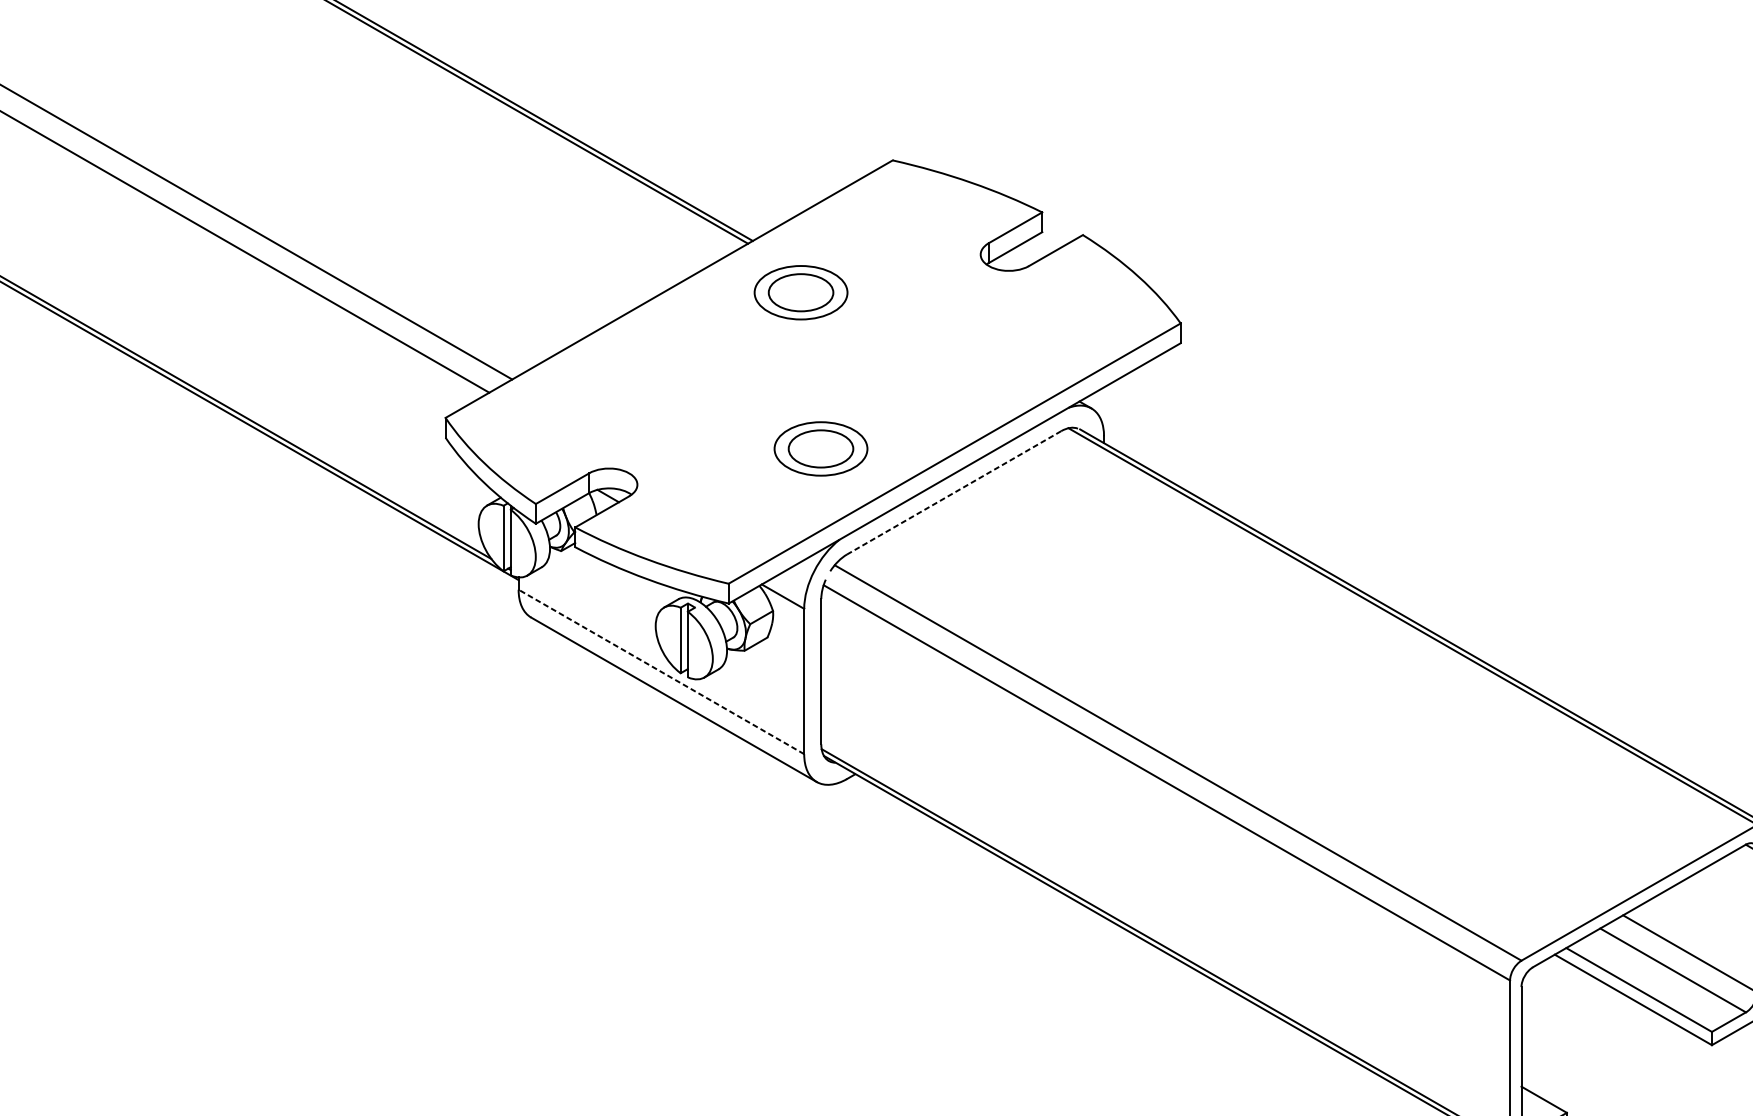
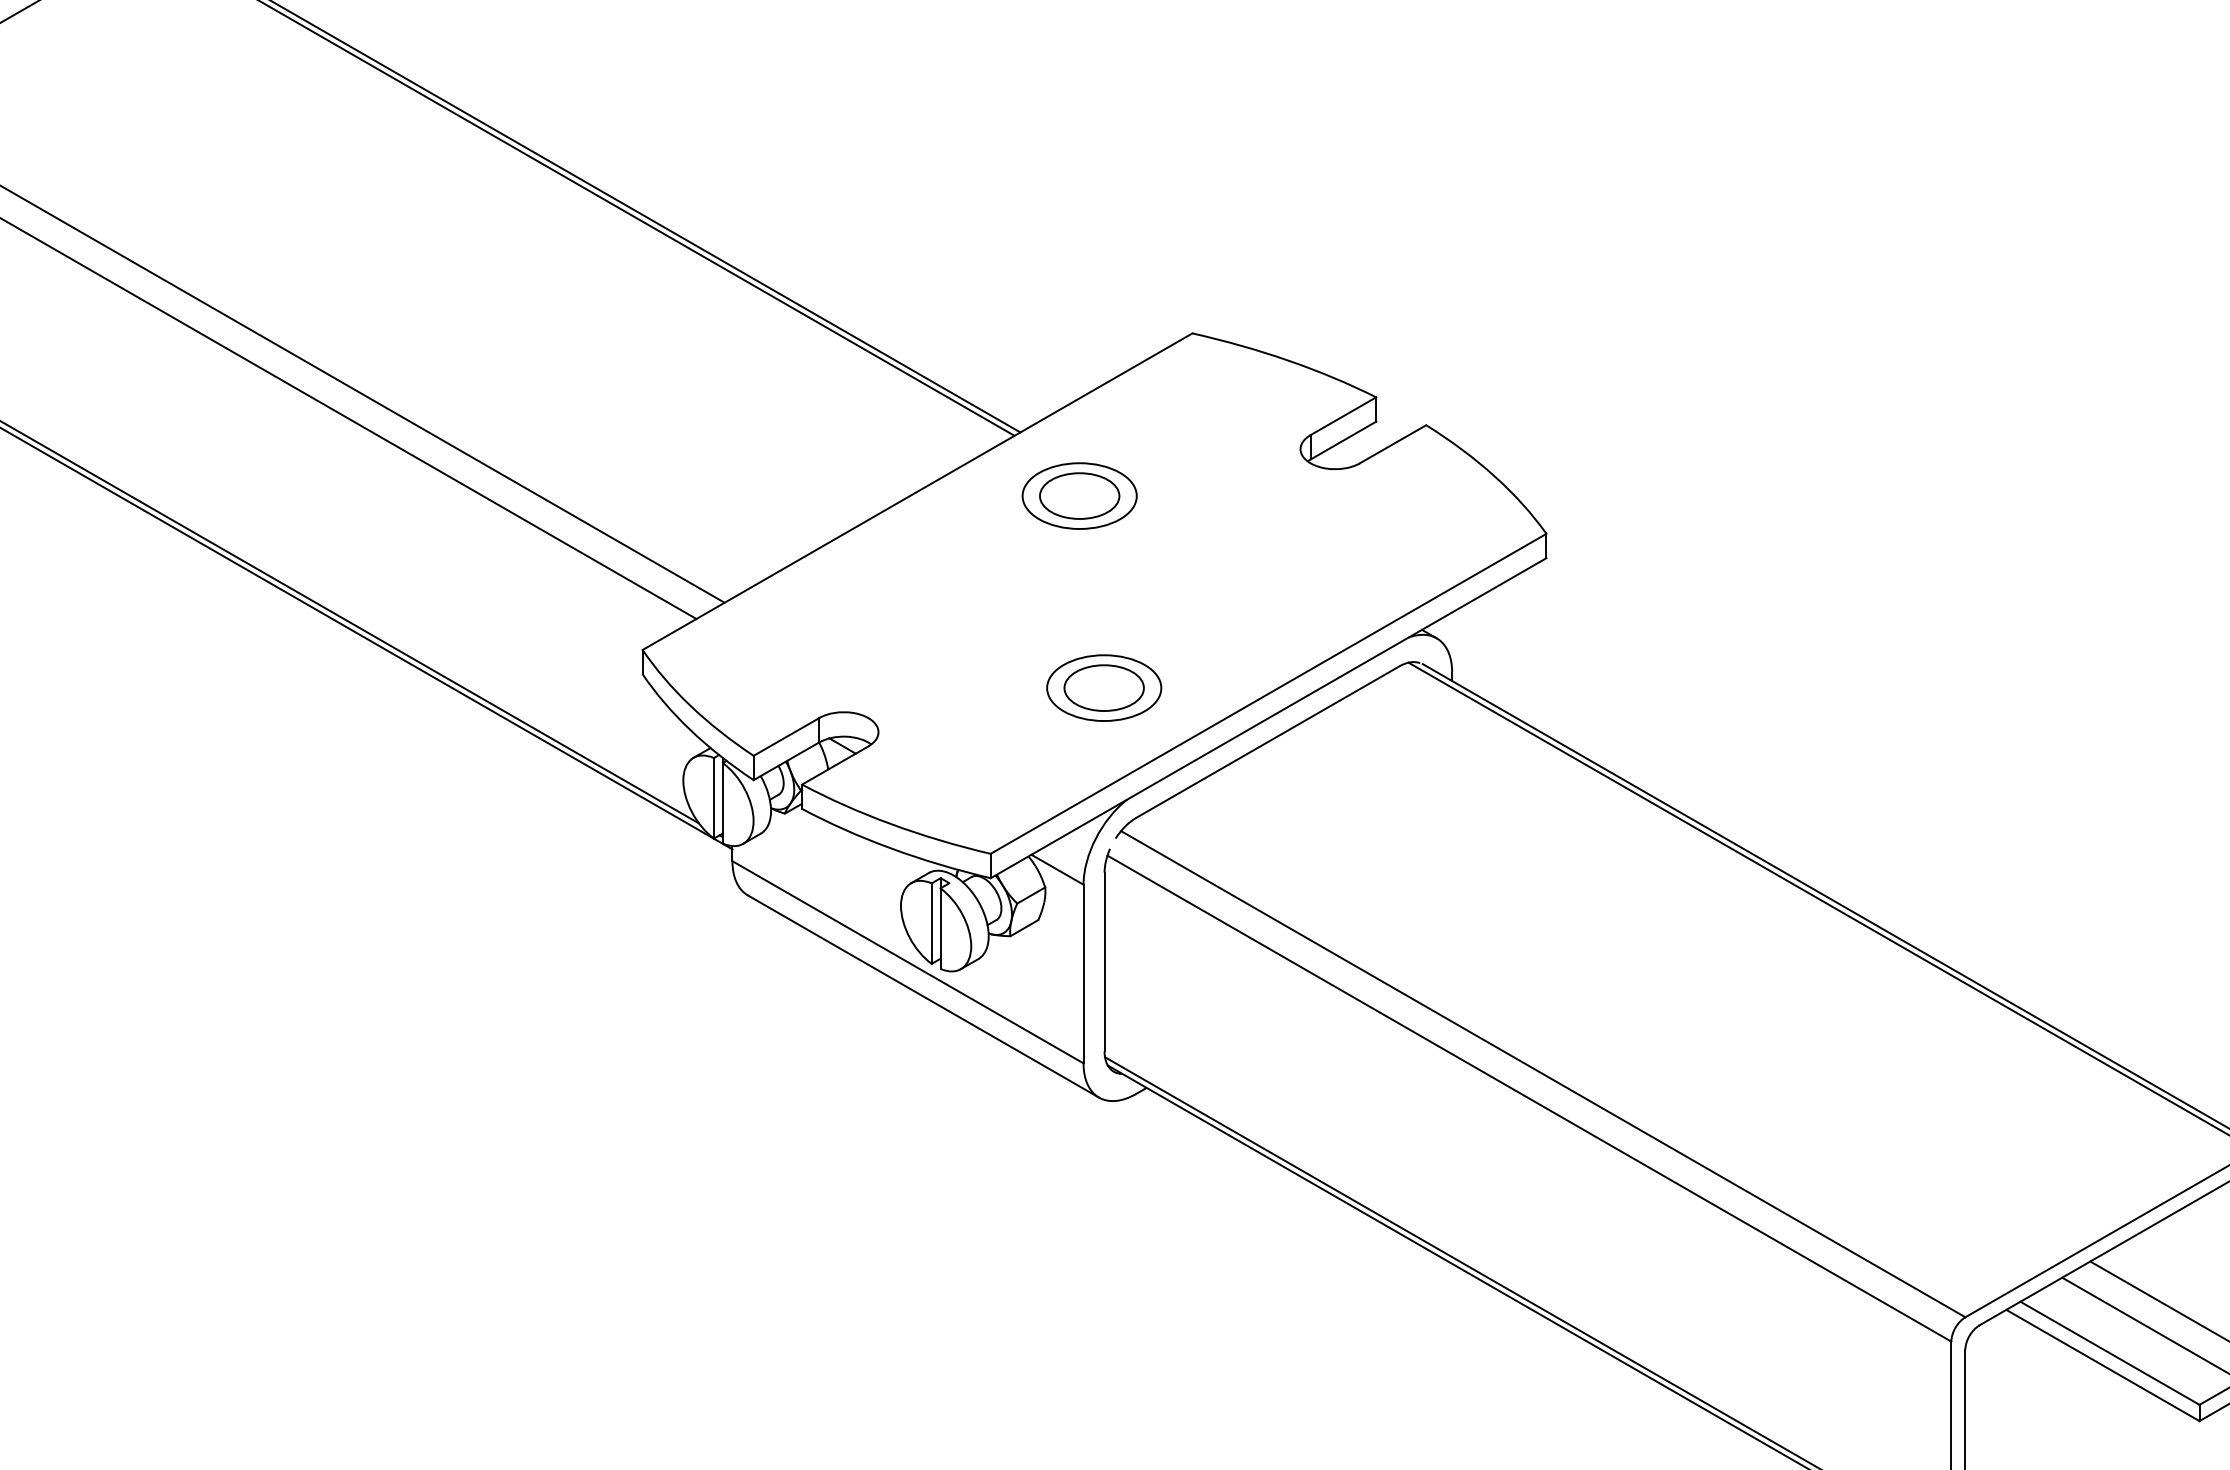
line: (953, 493) -> (1267, 742), dashed -> solid
line: (661, 672) -> (908, 962), dashed -> solid

